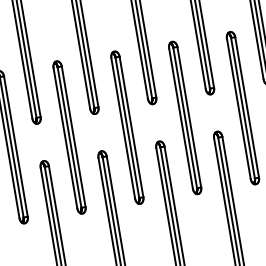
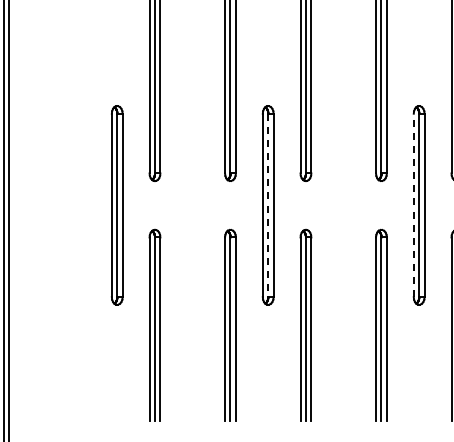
line: (238, 108) -> (413, 205), solid -> dashed
part: (185, 118) -> (343, 205), removed
line: (127, 127) -> (268, 205), solid -> dashed
part: (69, 137) -> (192, 205), removed

